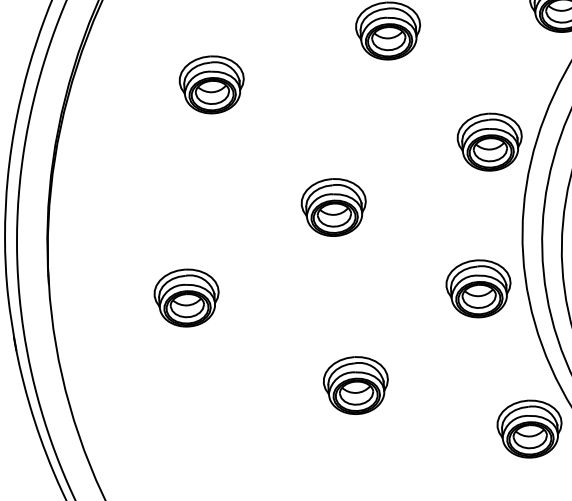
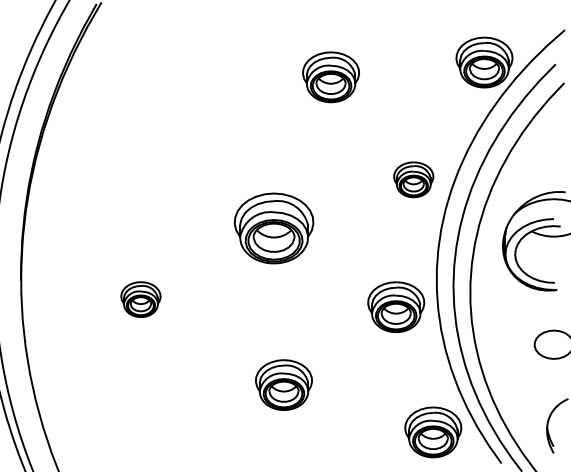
part: (212, 84) -> (174, 114), removed
part: (489, 141) -> (413, 179), size x0.7
part: (334, 207) -> (274, 228), size x1.4
part: (186, 297) -> (140, 299), size x0.7

